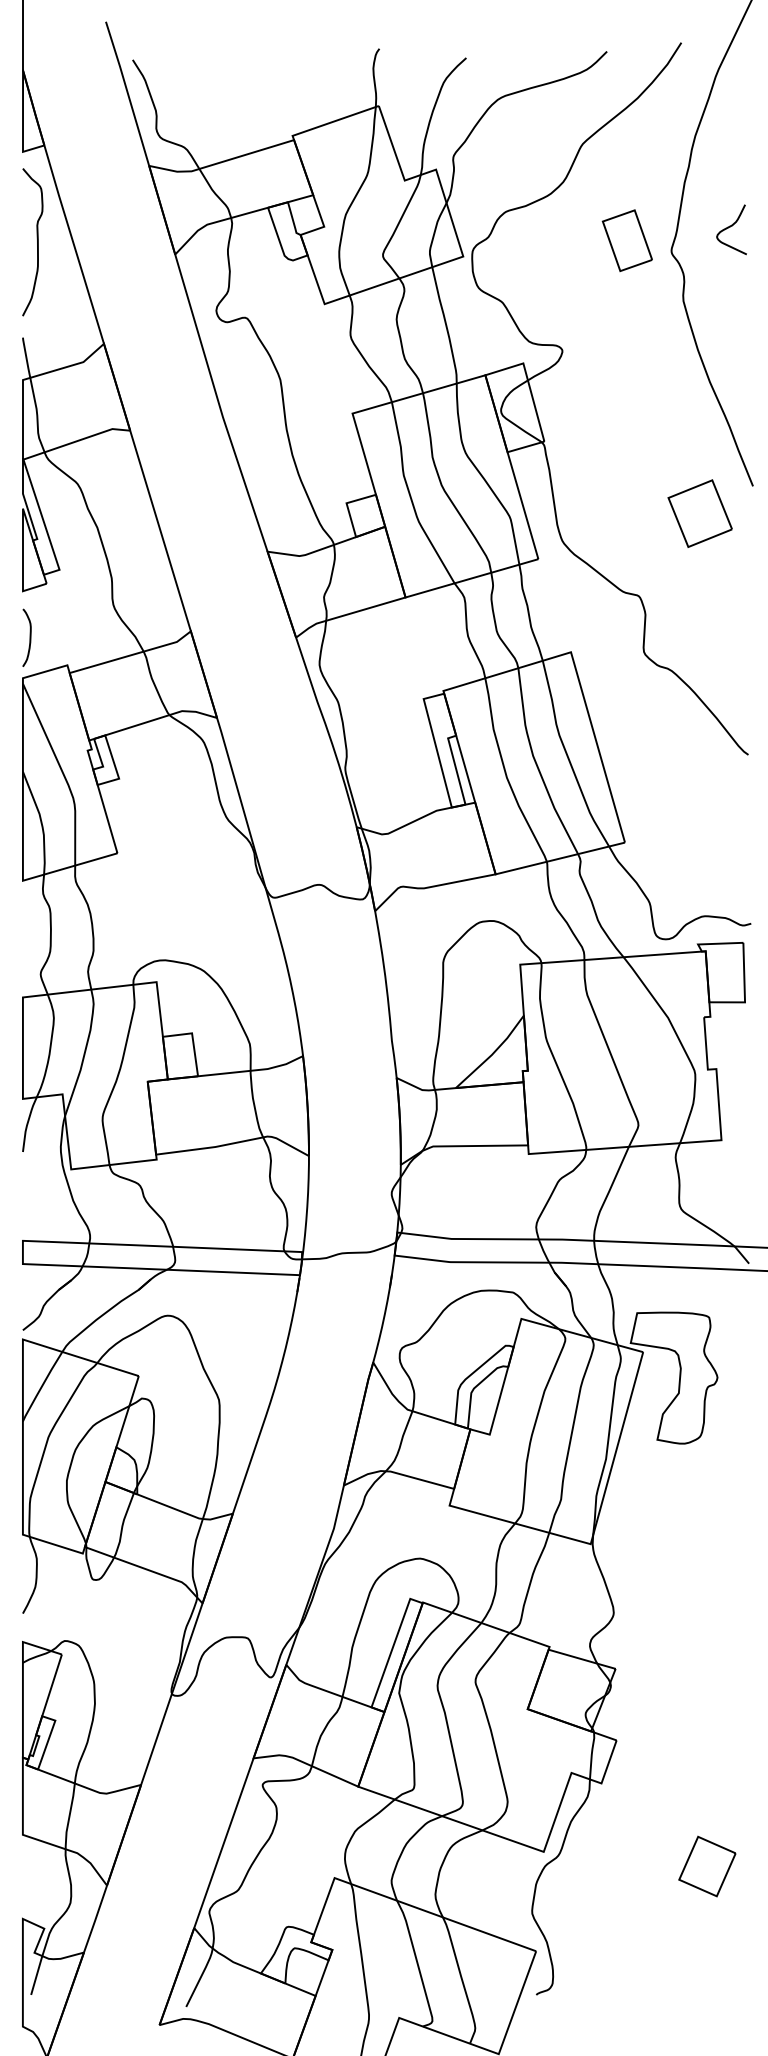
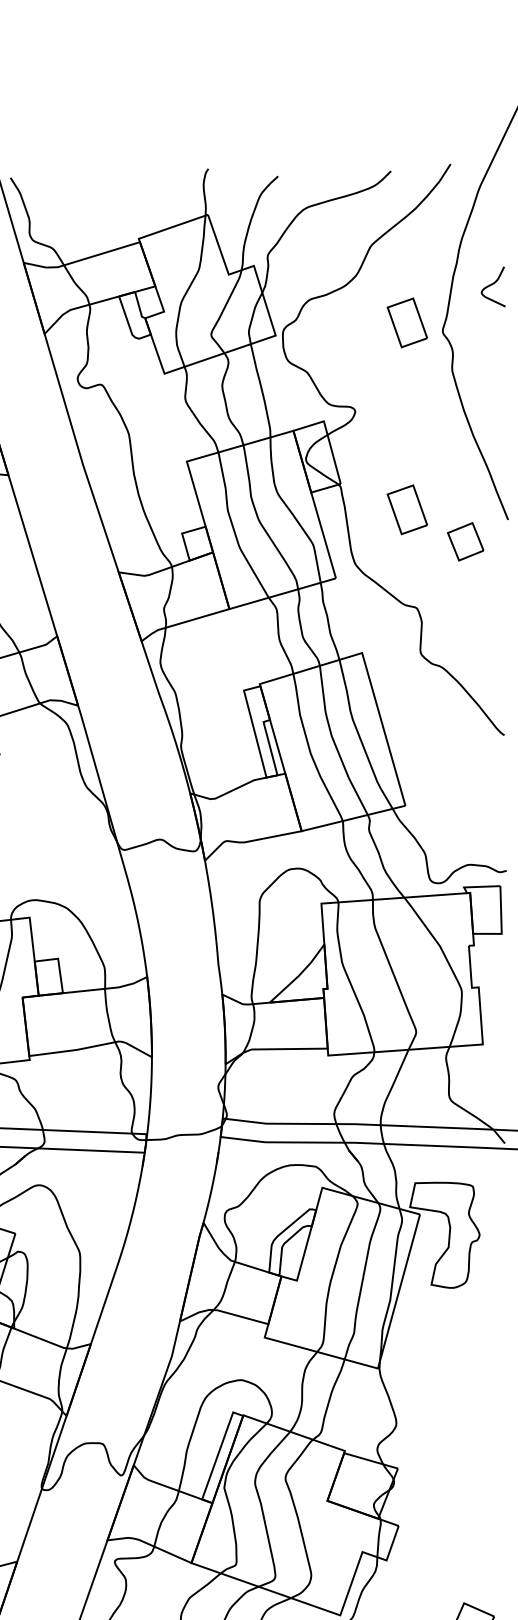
curve: (730, 227) -> (492, 285), moved
part: (626, 473) -> (406, 509), added
part: (699, 513) -> (465, 541), size x0.7

